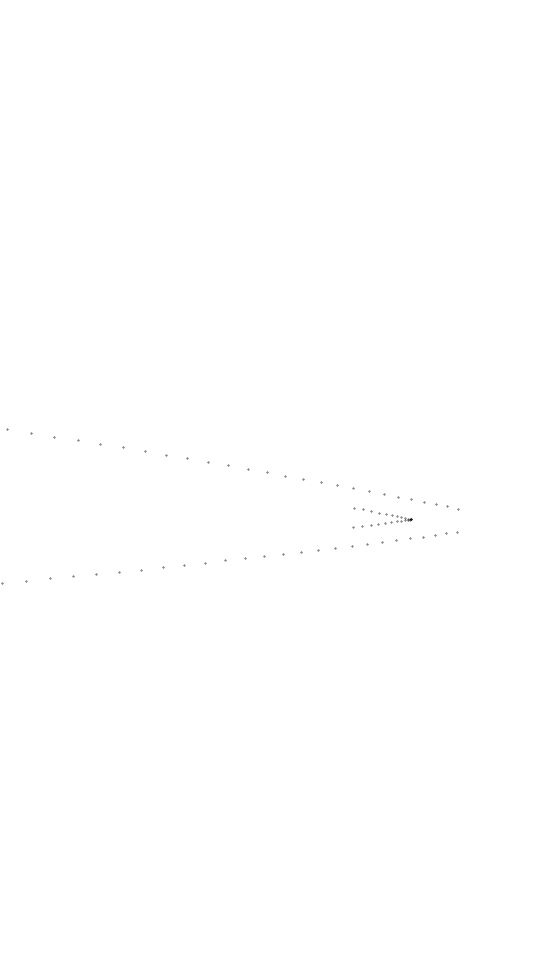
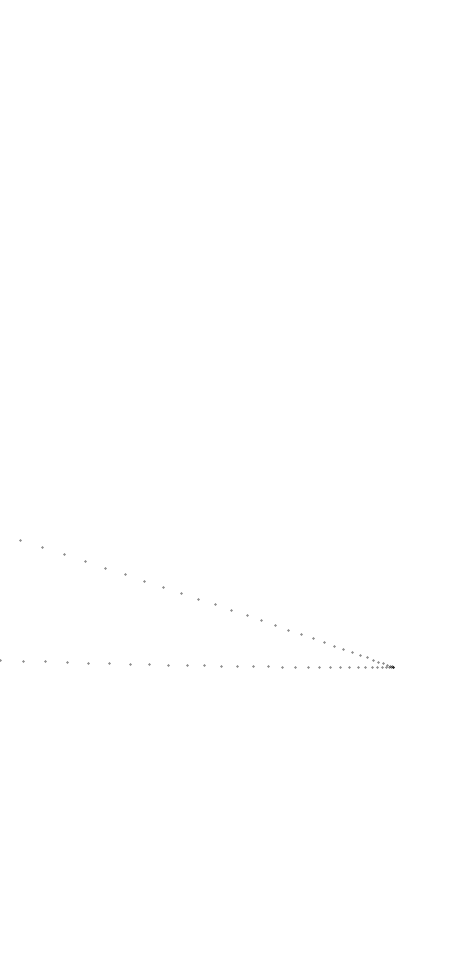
part: (382, 517) -> (362, 660), moved

